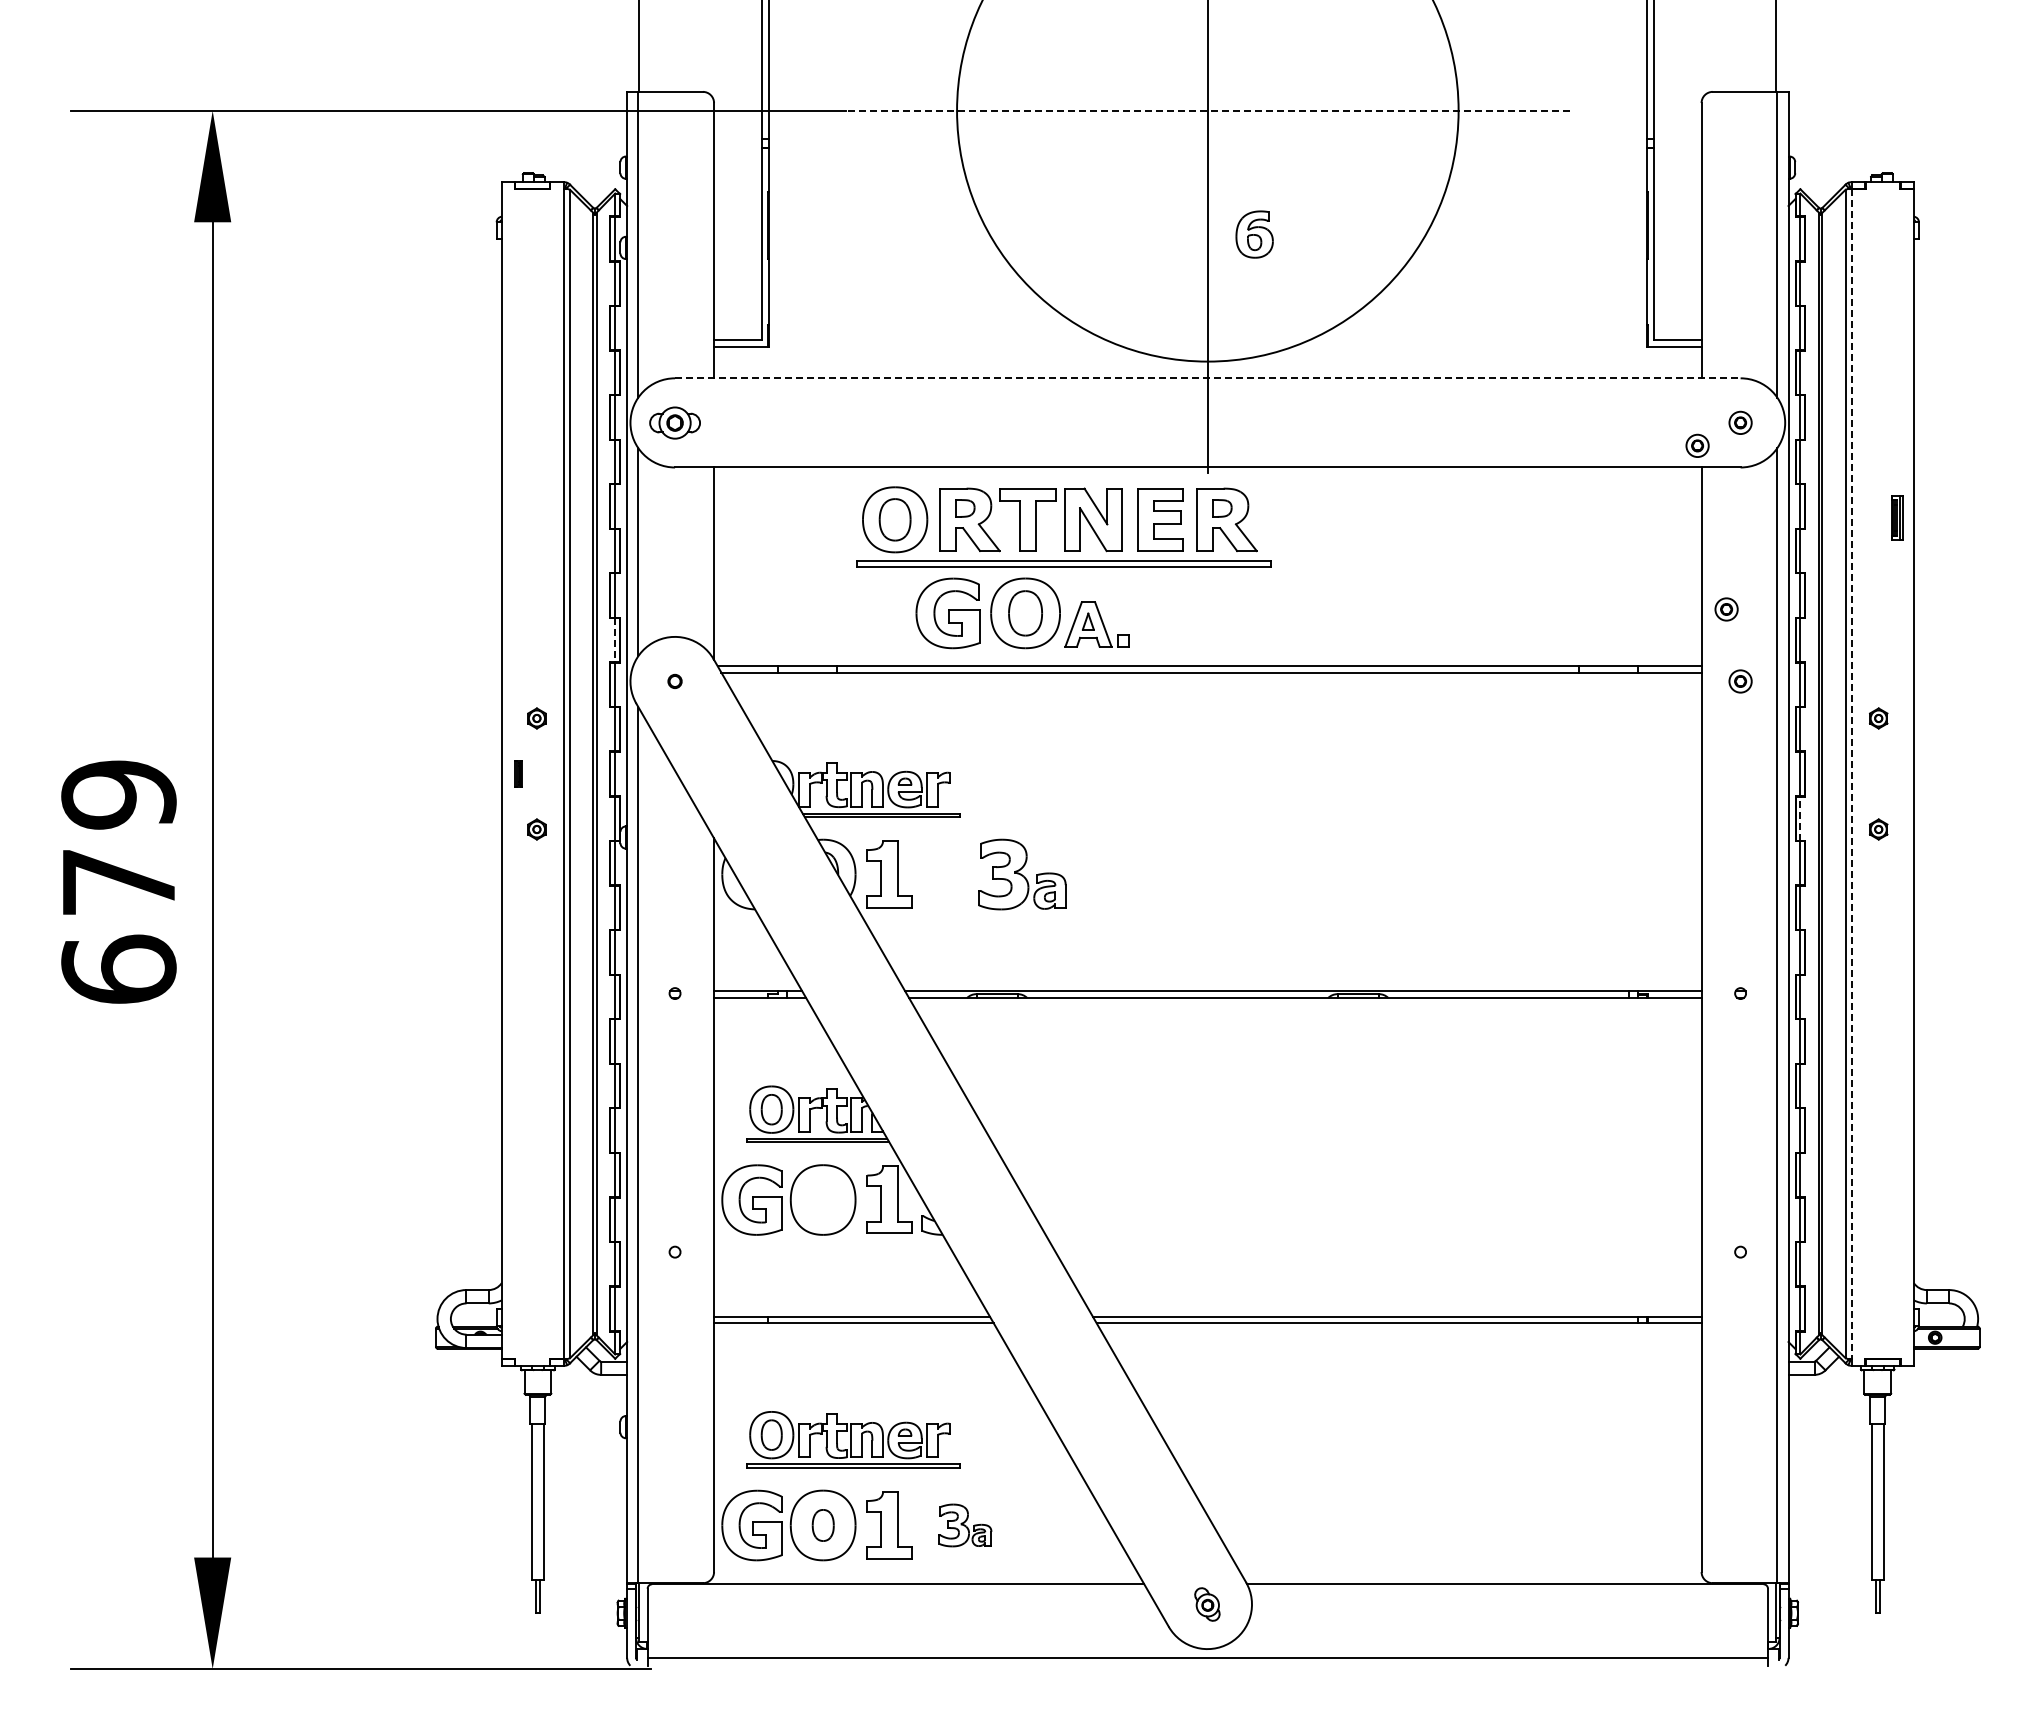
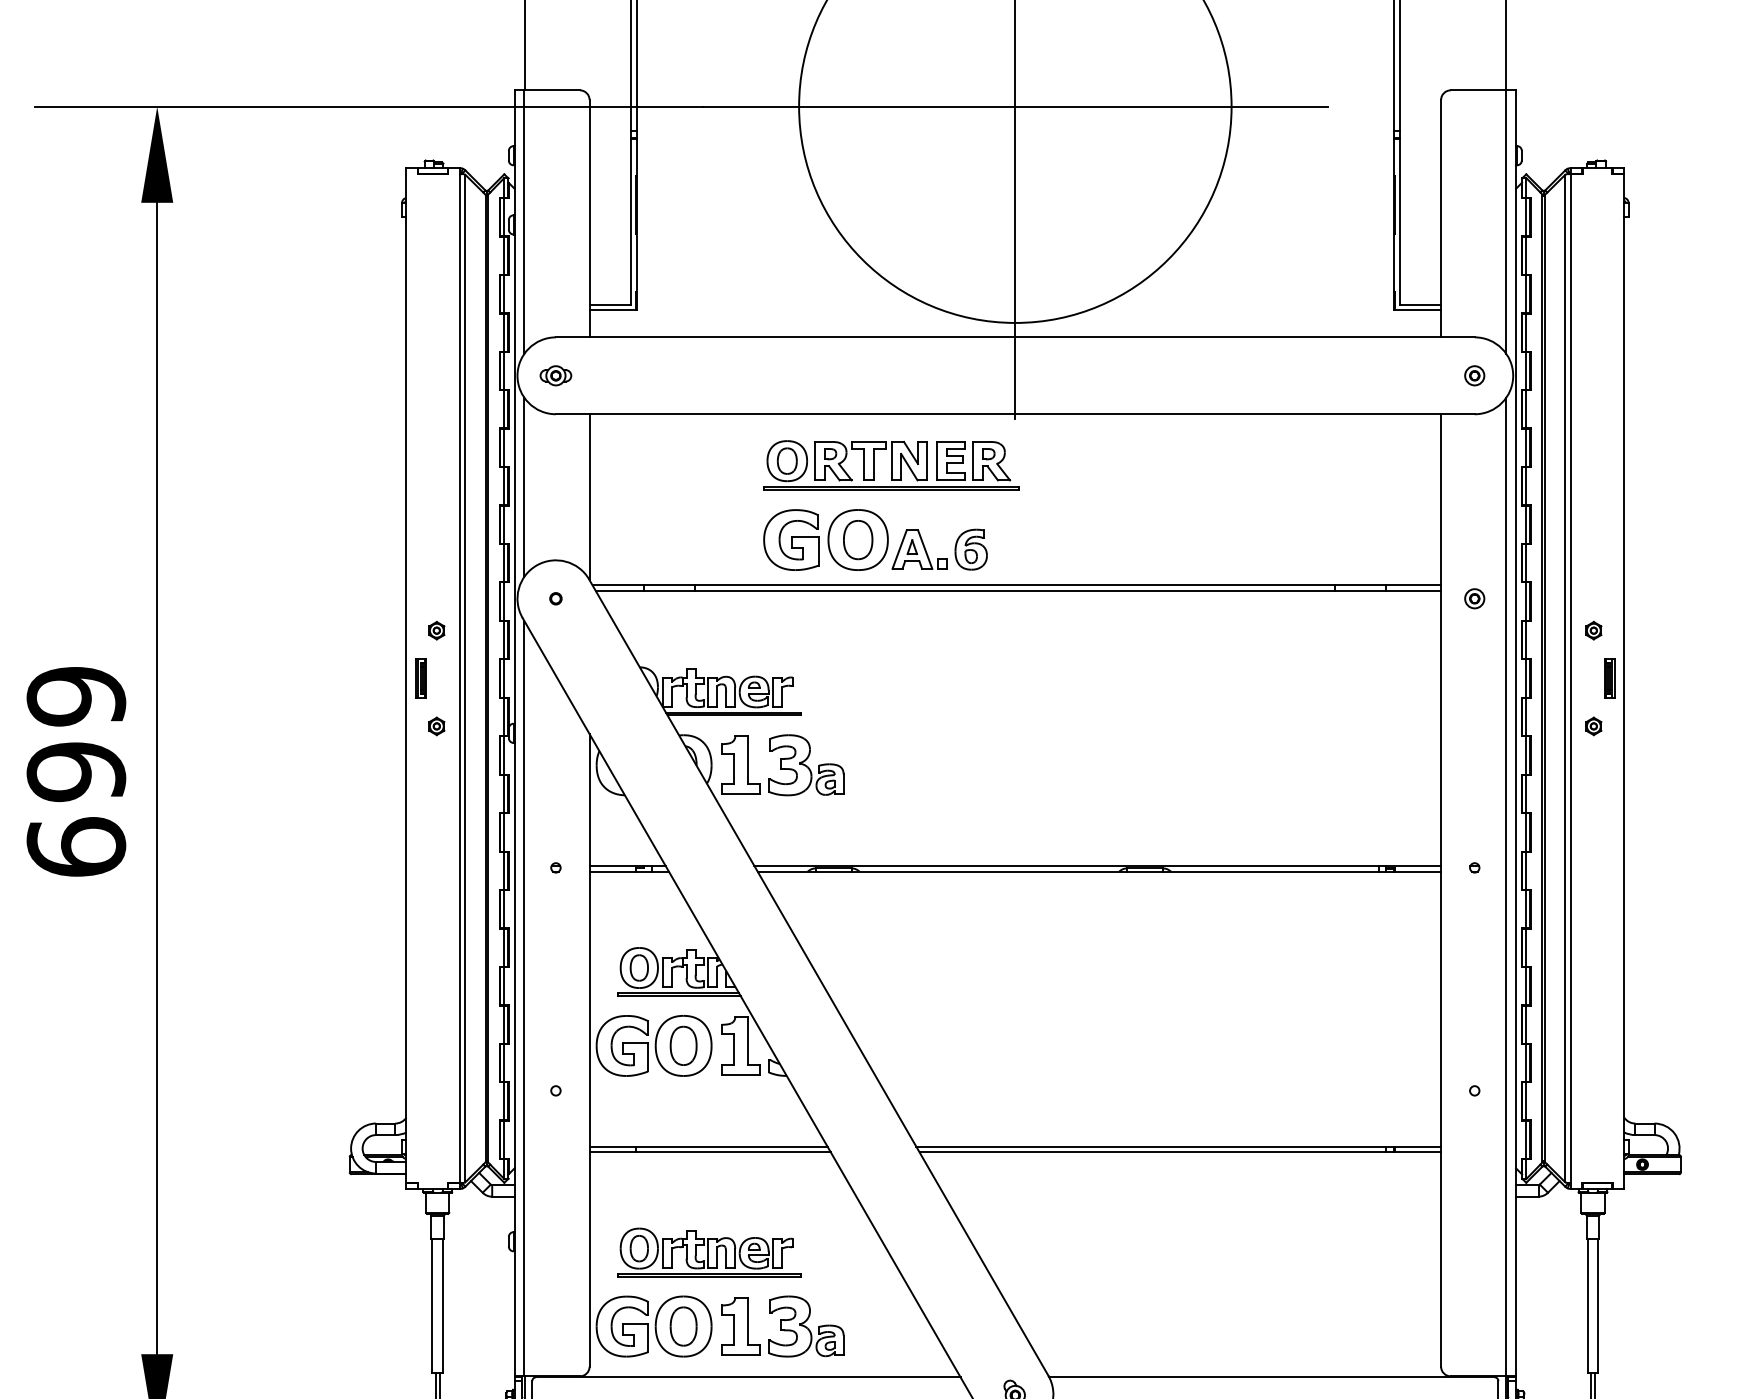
line: (1207, 110) -> (1015, 106), dashed -> solid
part: (1254, 234) -> (971, 549), moved
line: (1207, 378) -> (1015, 337), dashed -> solid
part: (674, 422) -> (555, 375), size x0.71
part: (1697, 445) -> (1437, 395), removed
part: (1897, 517) -> (1610, 678), moved
part: (1063, 526) -> (890, 465), size x0.71
part: (1726, 609) -> (1462, 536), removed
line: (615, 640) -> (504, 563), dashed -> solid
part: (518, 773) -> (420, 678), size x1.67
line: (1851, 774) -> (1570, 678), dashed -> solid
line: (1800, 818) -> (1526, 716), dashed -> solid
part: (1022, 874) -> (806, 765), moved
text: (118, 882) -> (76, 772), 679 -> 699
part: (823, 1199) -> (683, 1045), added
part: (823, 1525) -> (683, 1326), size x1.43
part: (965, 1525) -> (806, 1326), size x1.67

